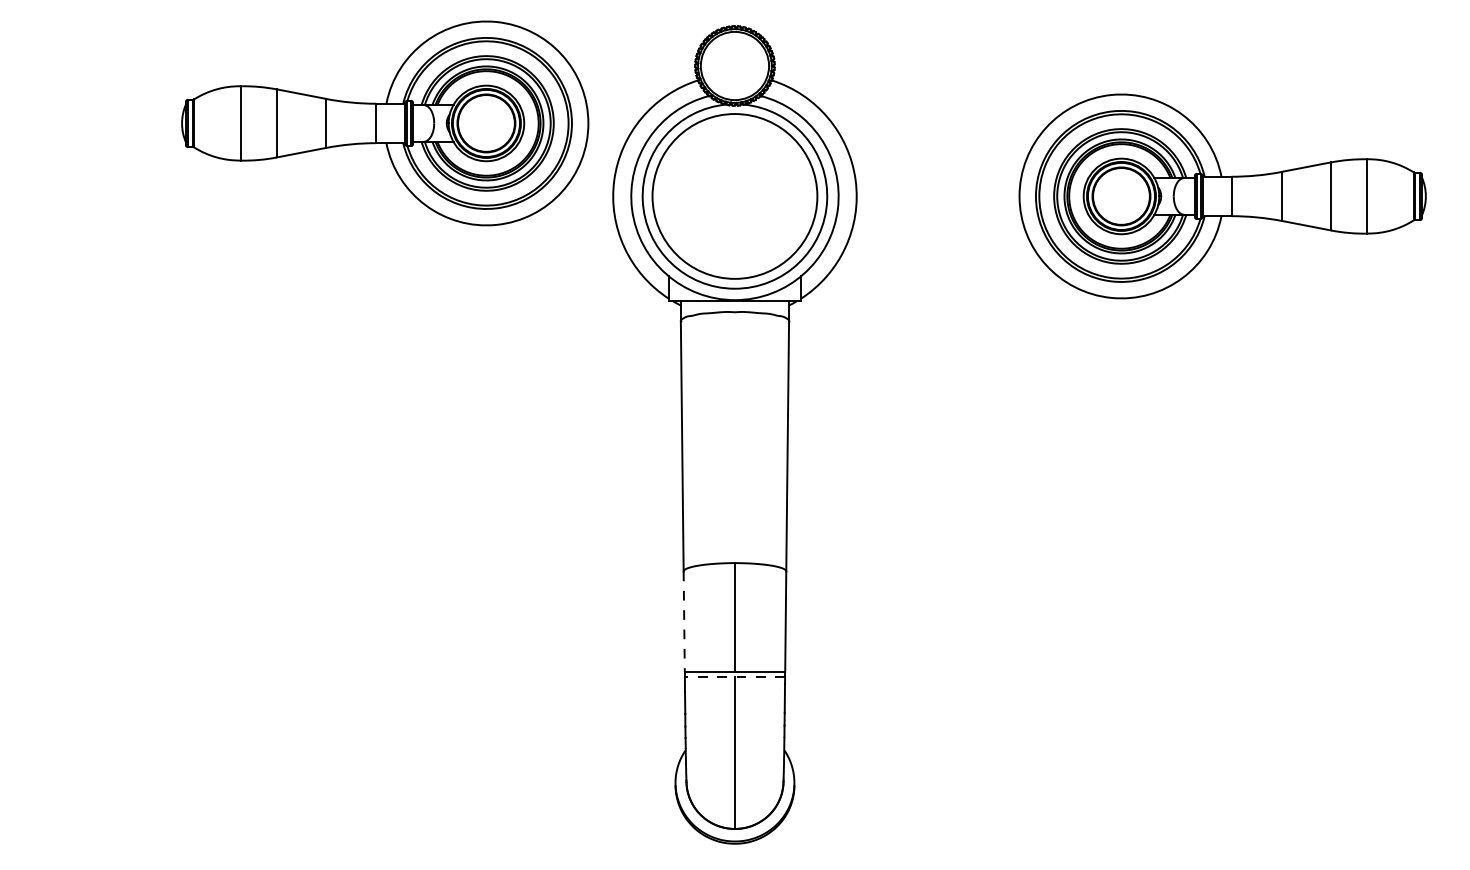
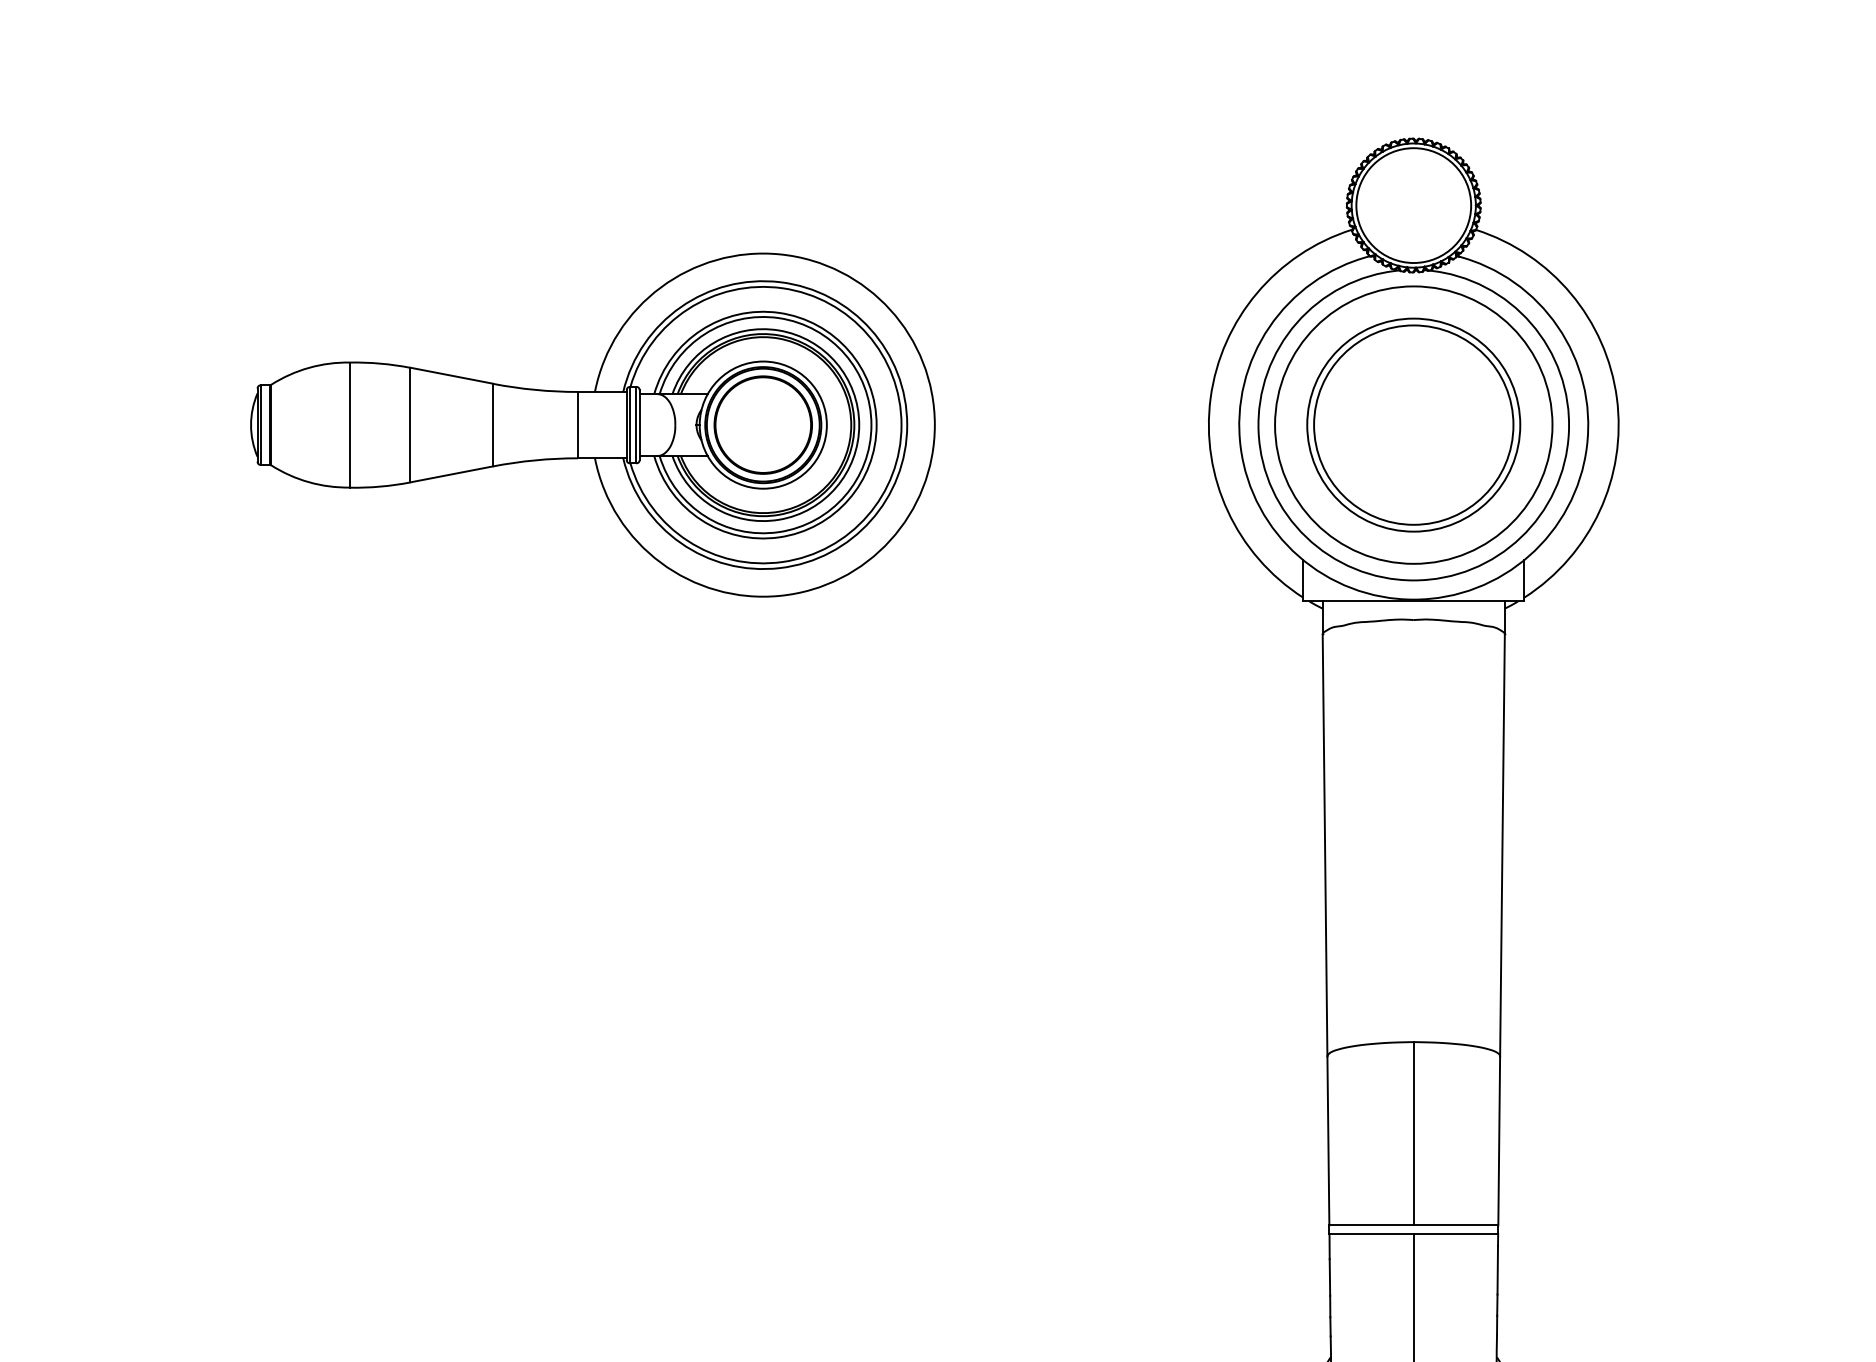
part: (385, 123) -> (593, 425), moved
part: (734, 196) -> (1412, 425), added
line: (684, 622) -> (1328, 1142), dashed -> solid
line: (734, 677) -> (1412, 1234), dashed -> solid

